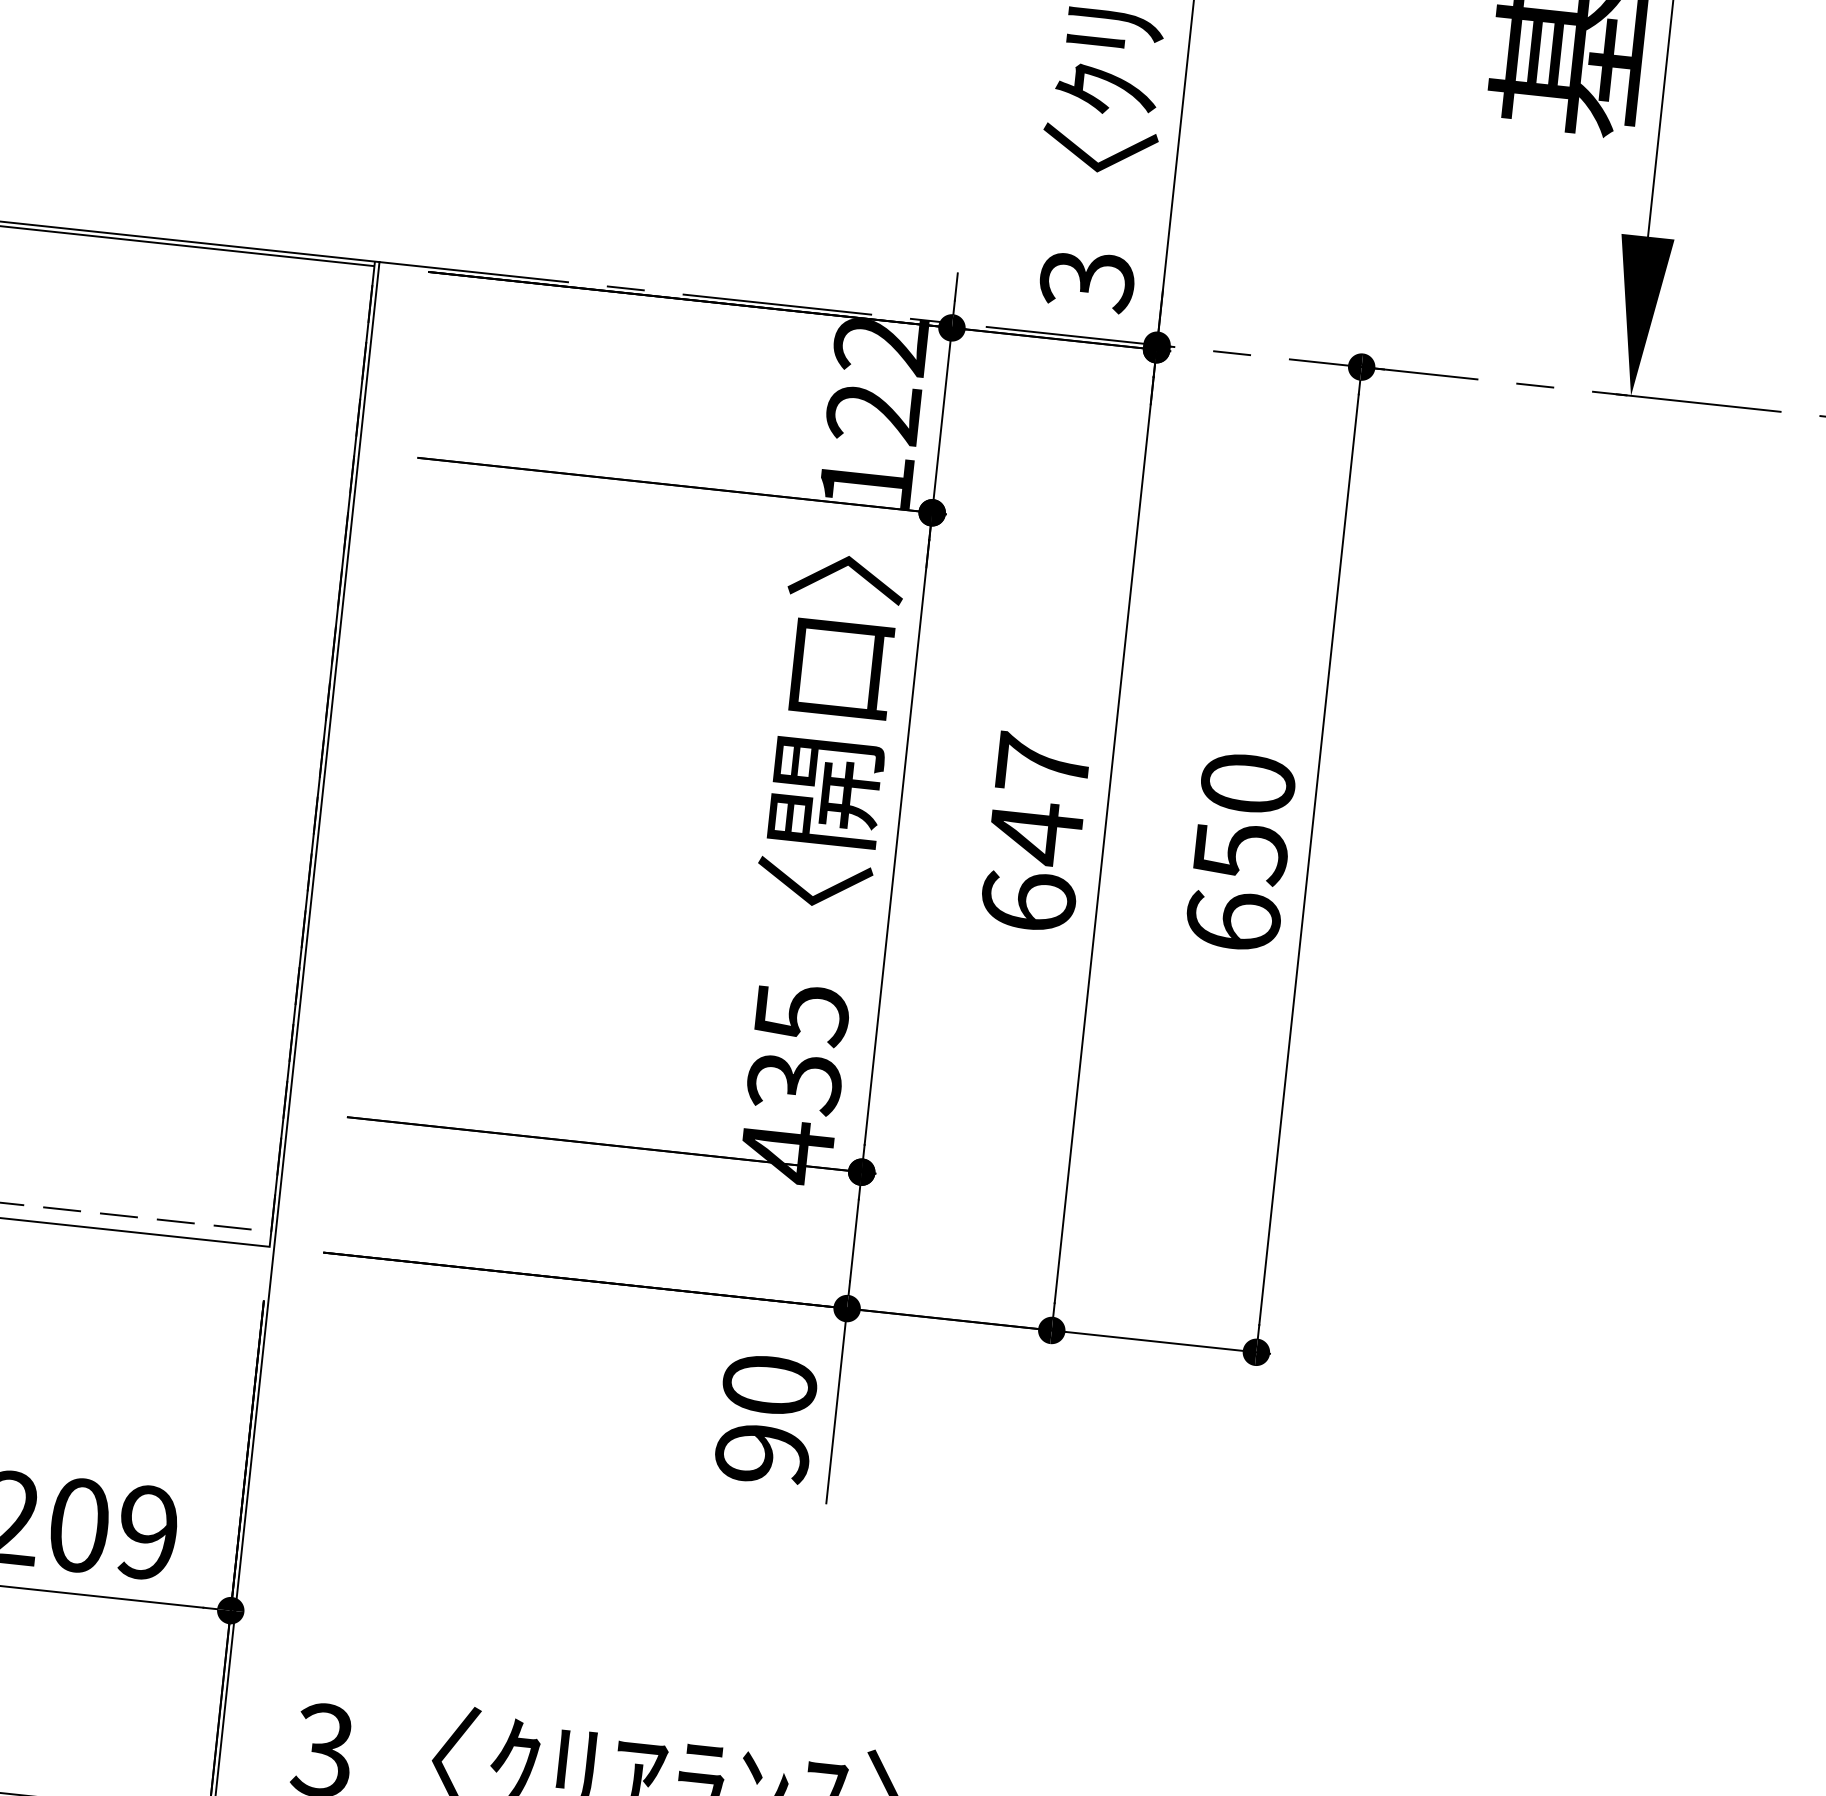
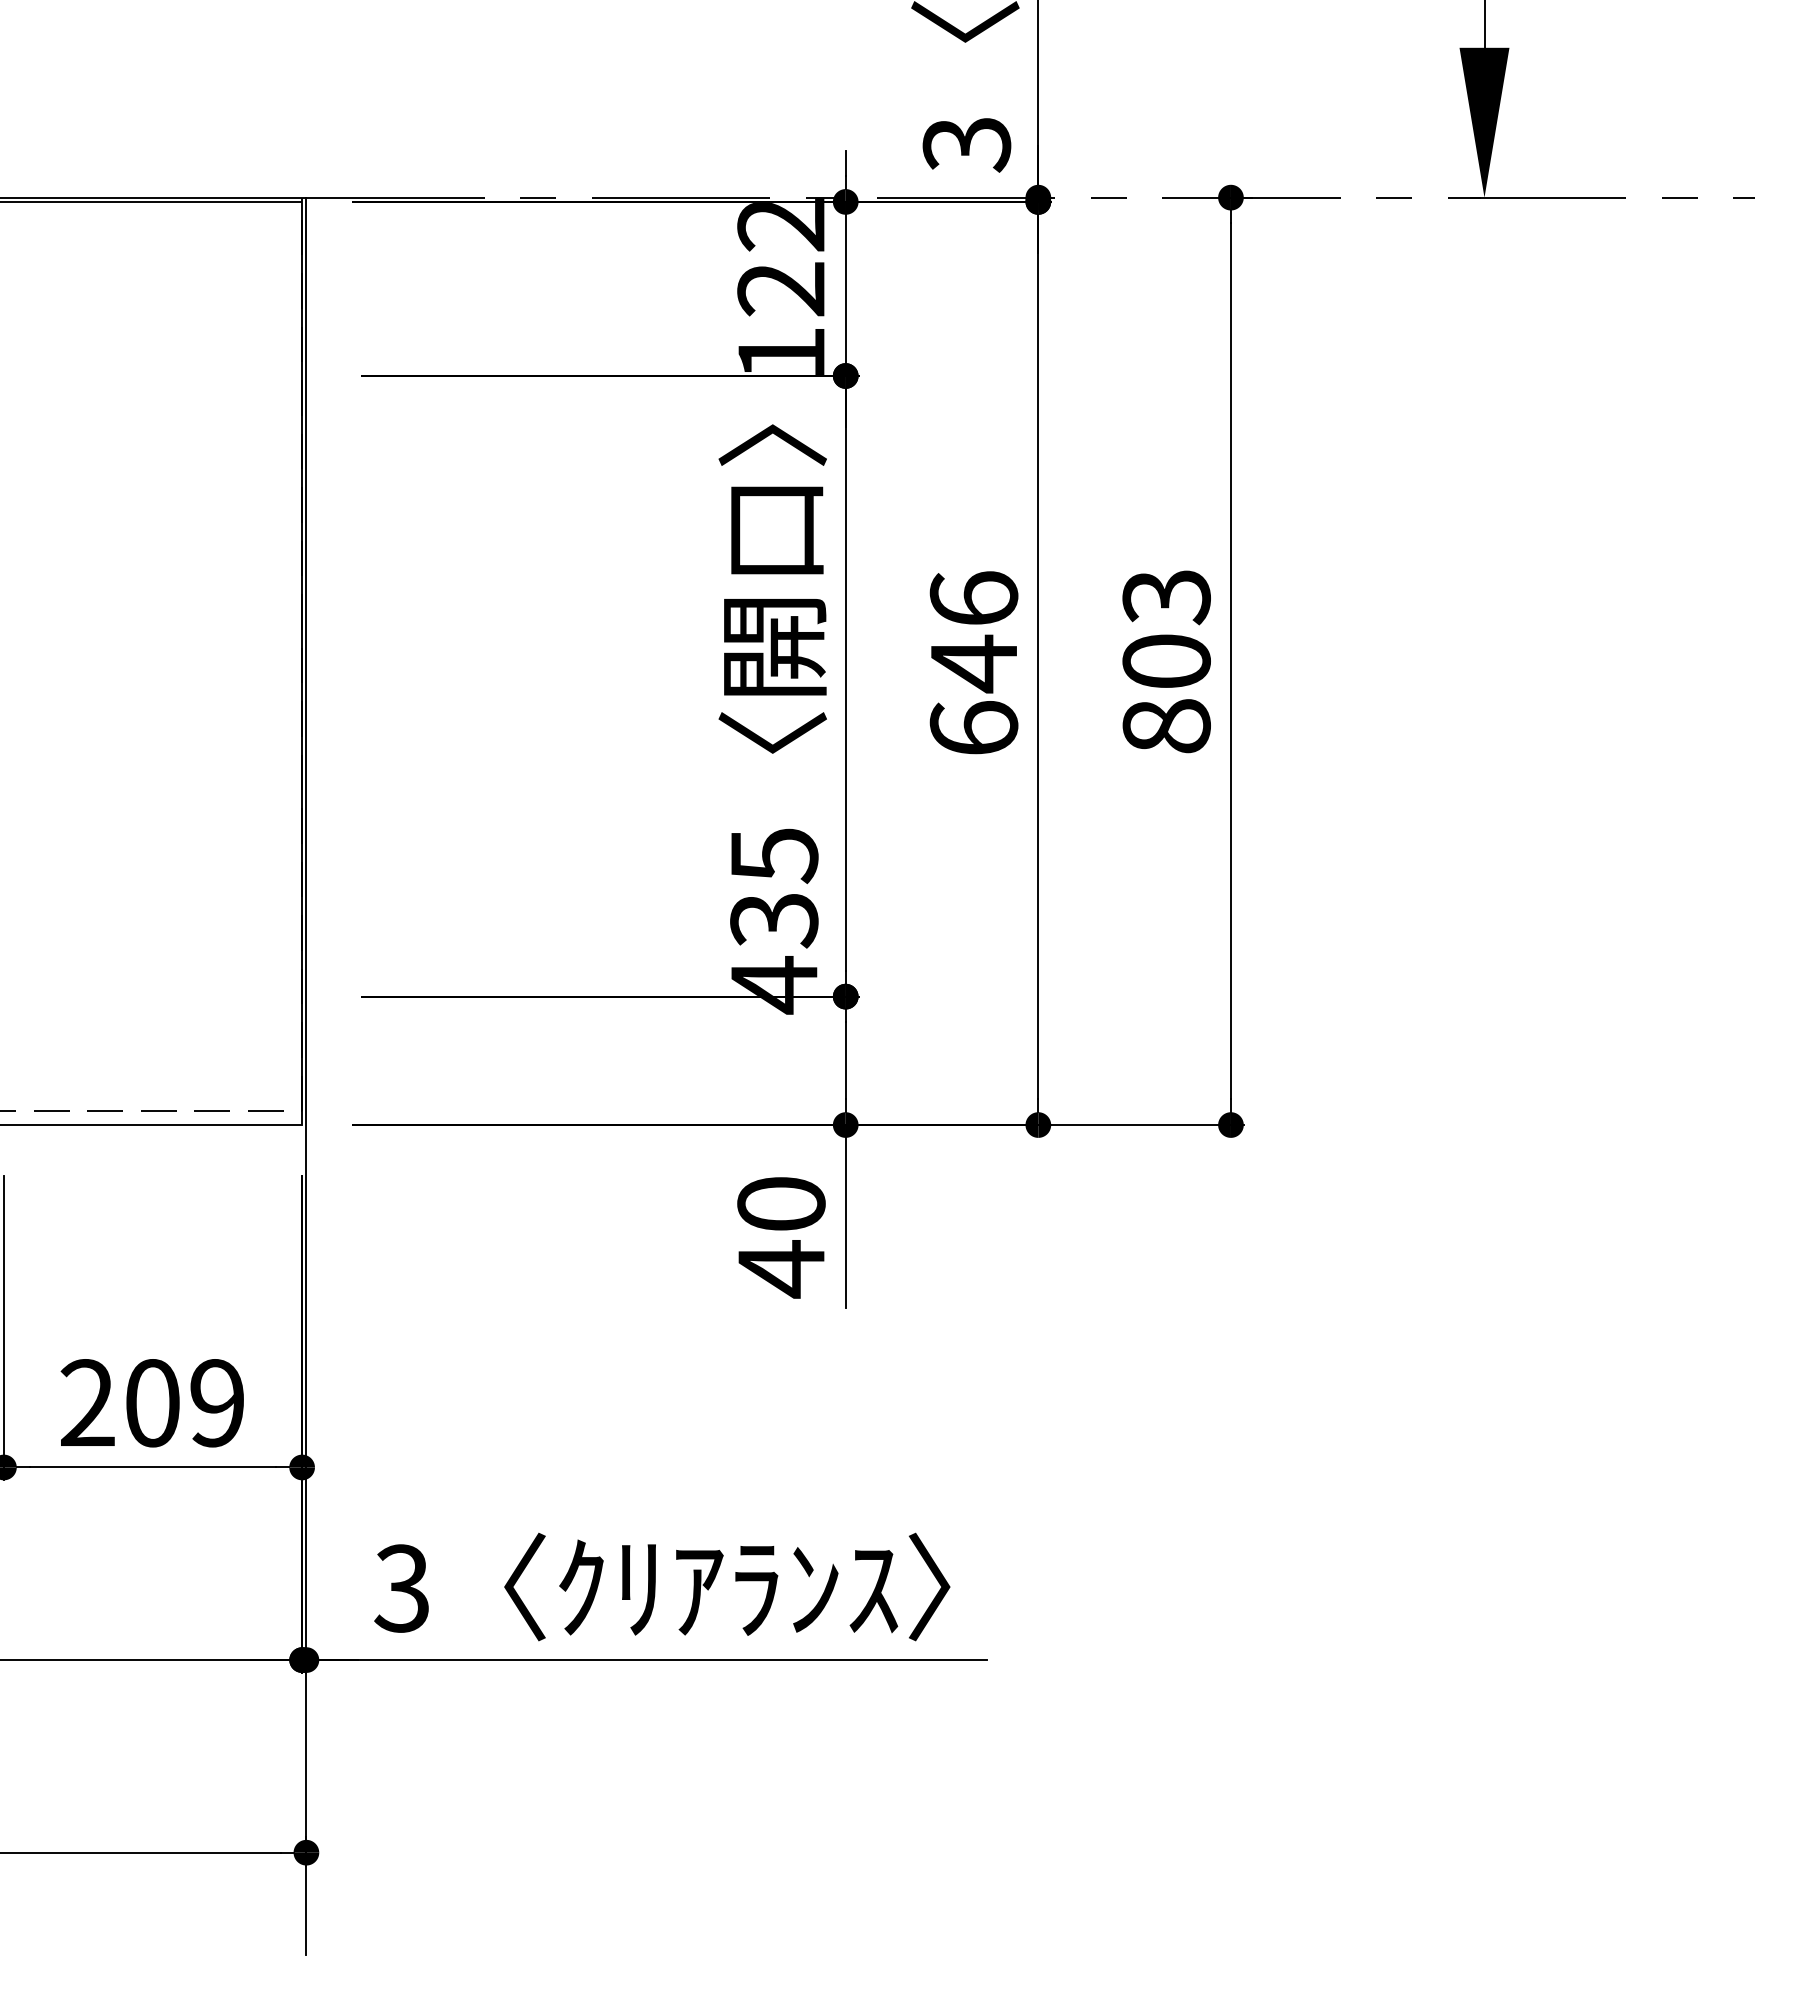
text: (1042, 763) -> (973, 598), 647 -> 646
text: (1240, 852) -> (1166, 661), 650 -> 803
text: (762, 1454) -> (781, 1269), 90 -> 40

